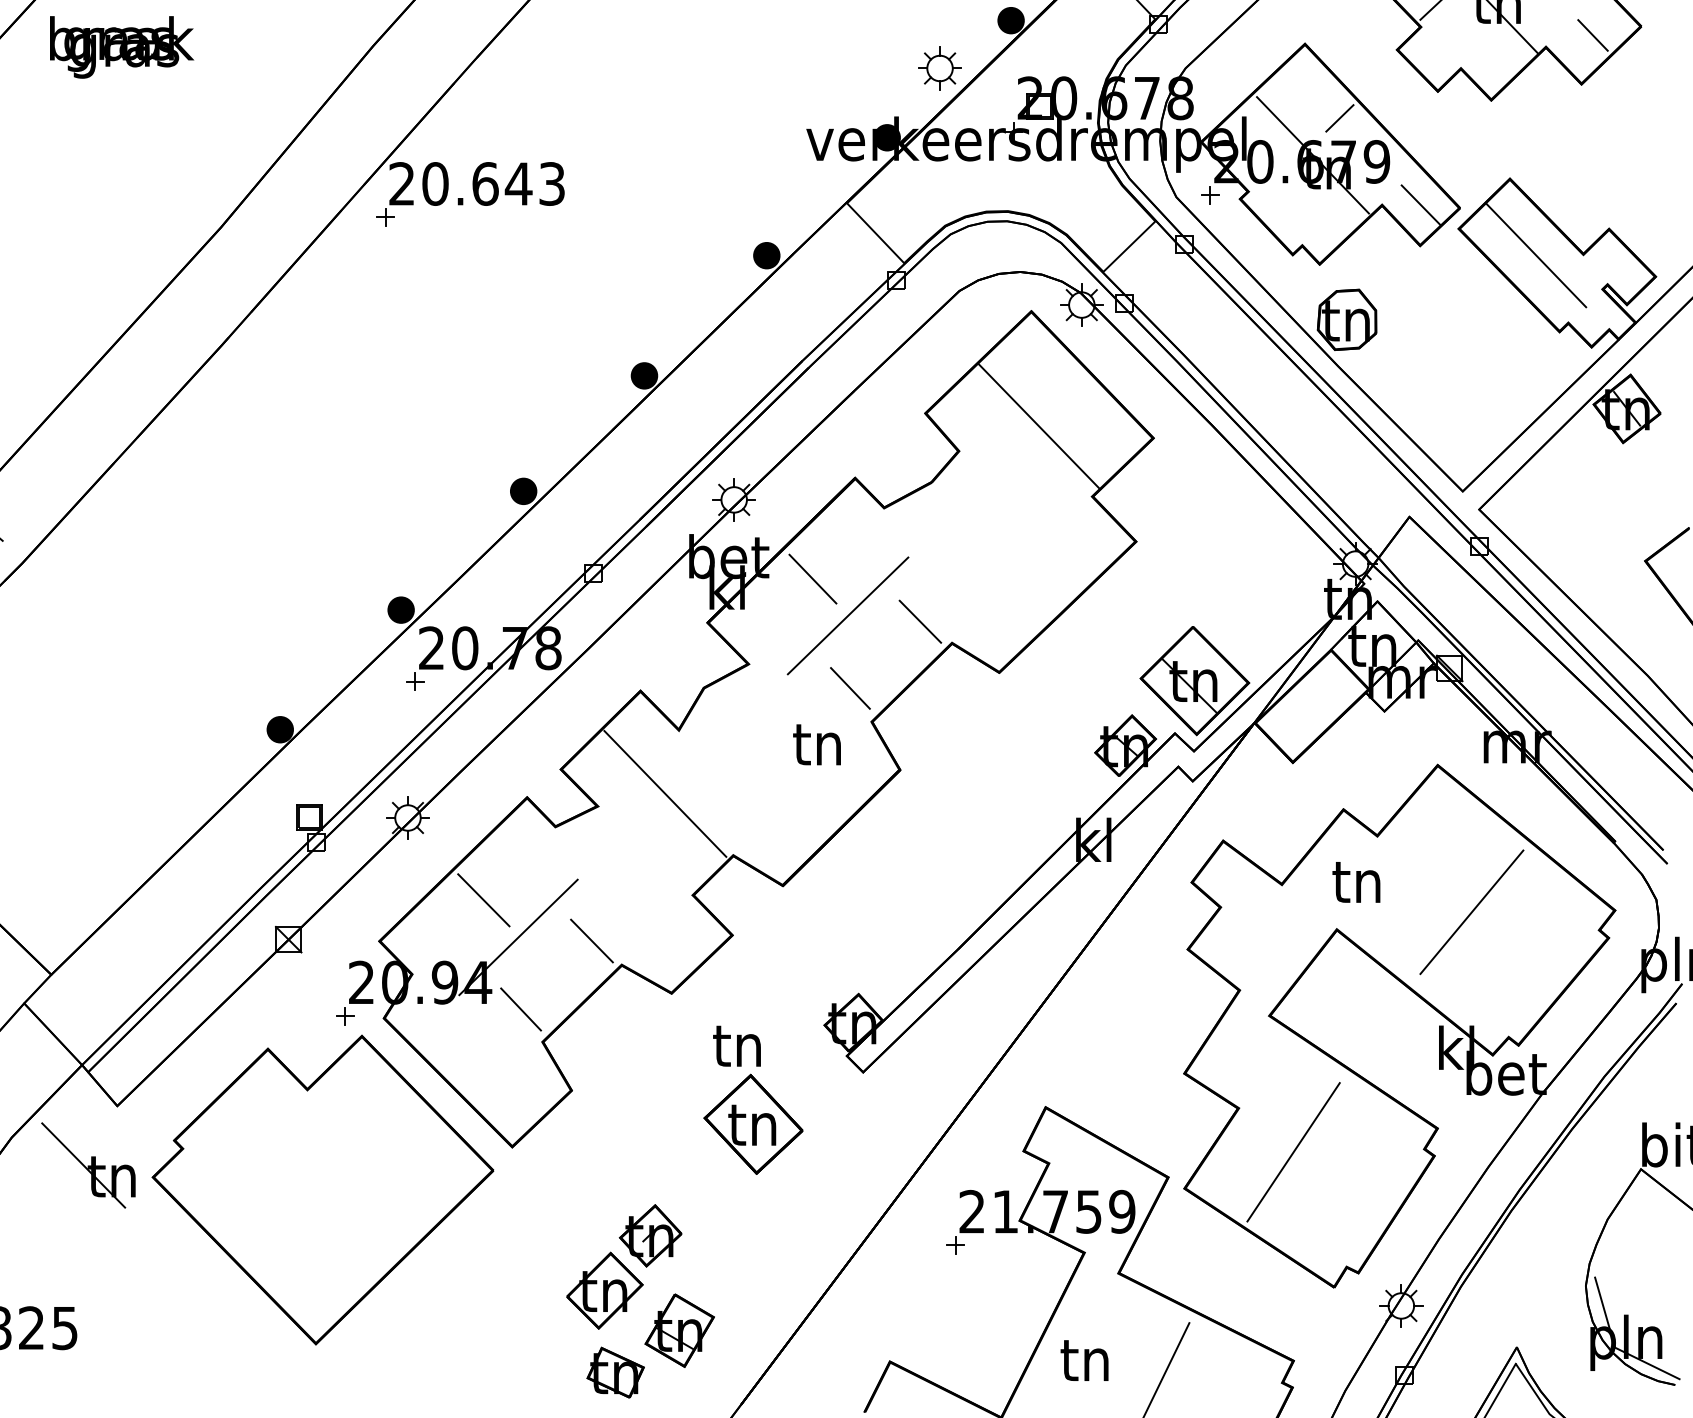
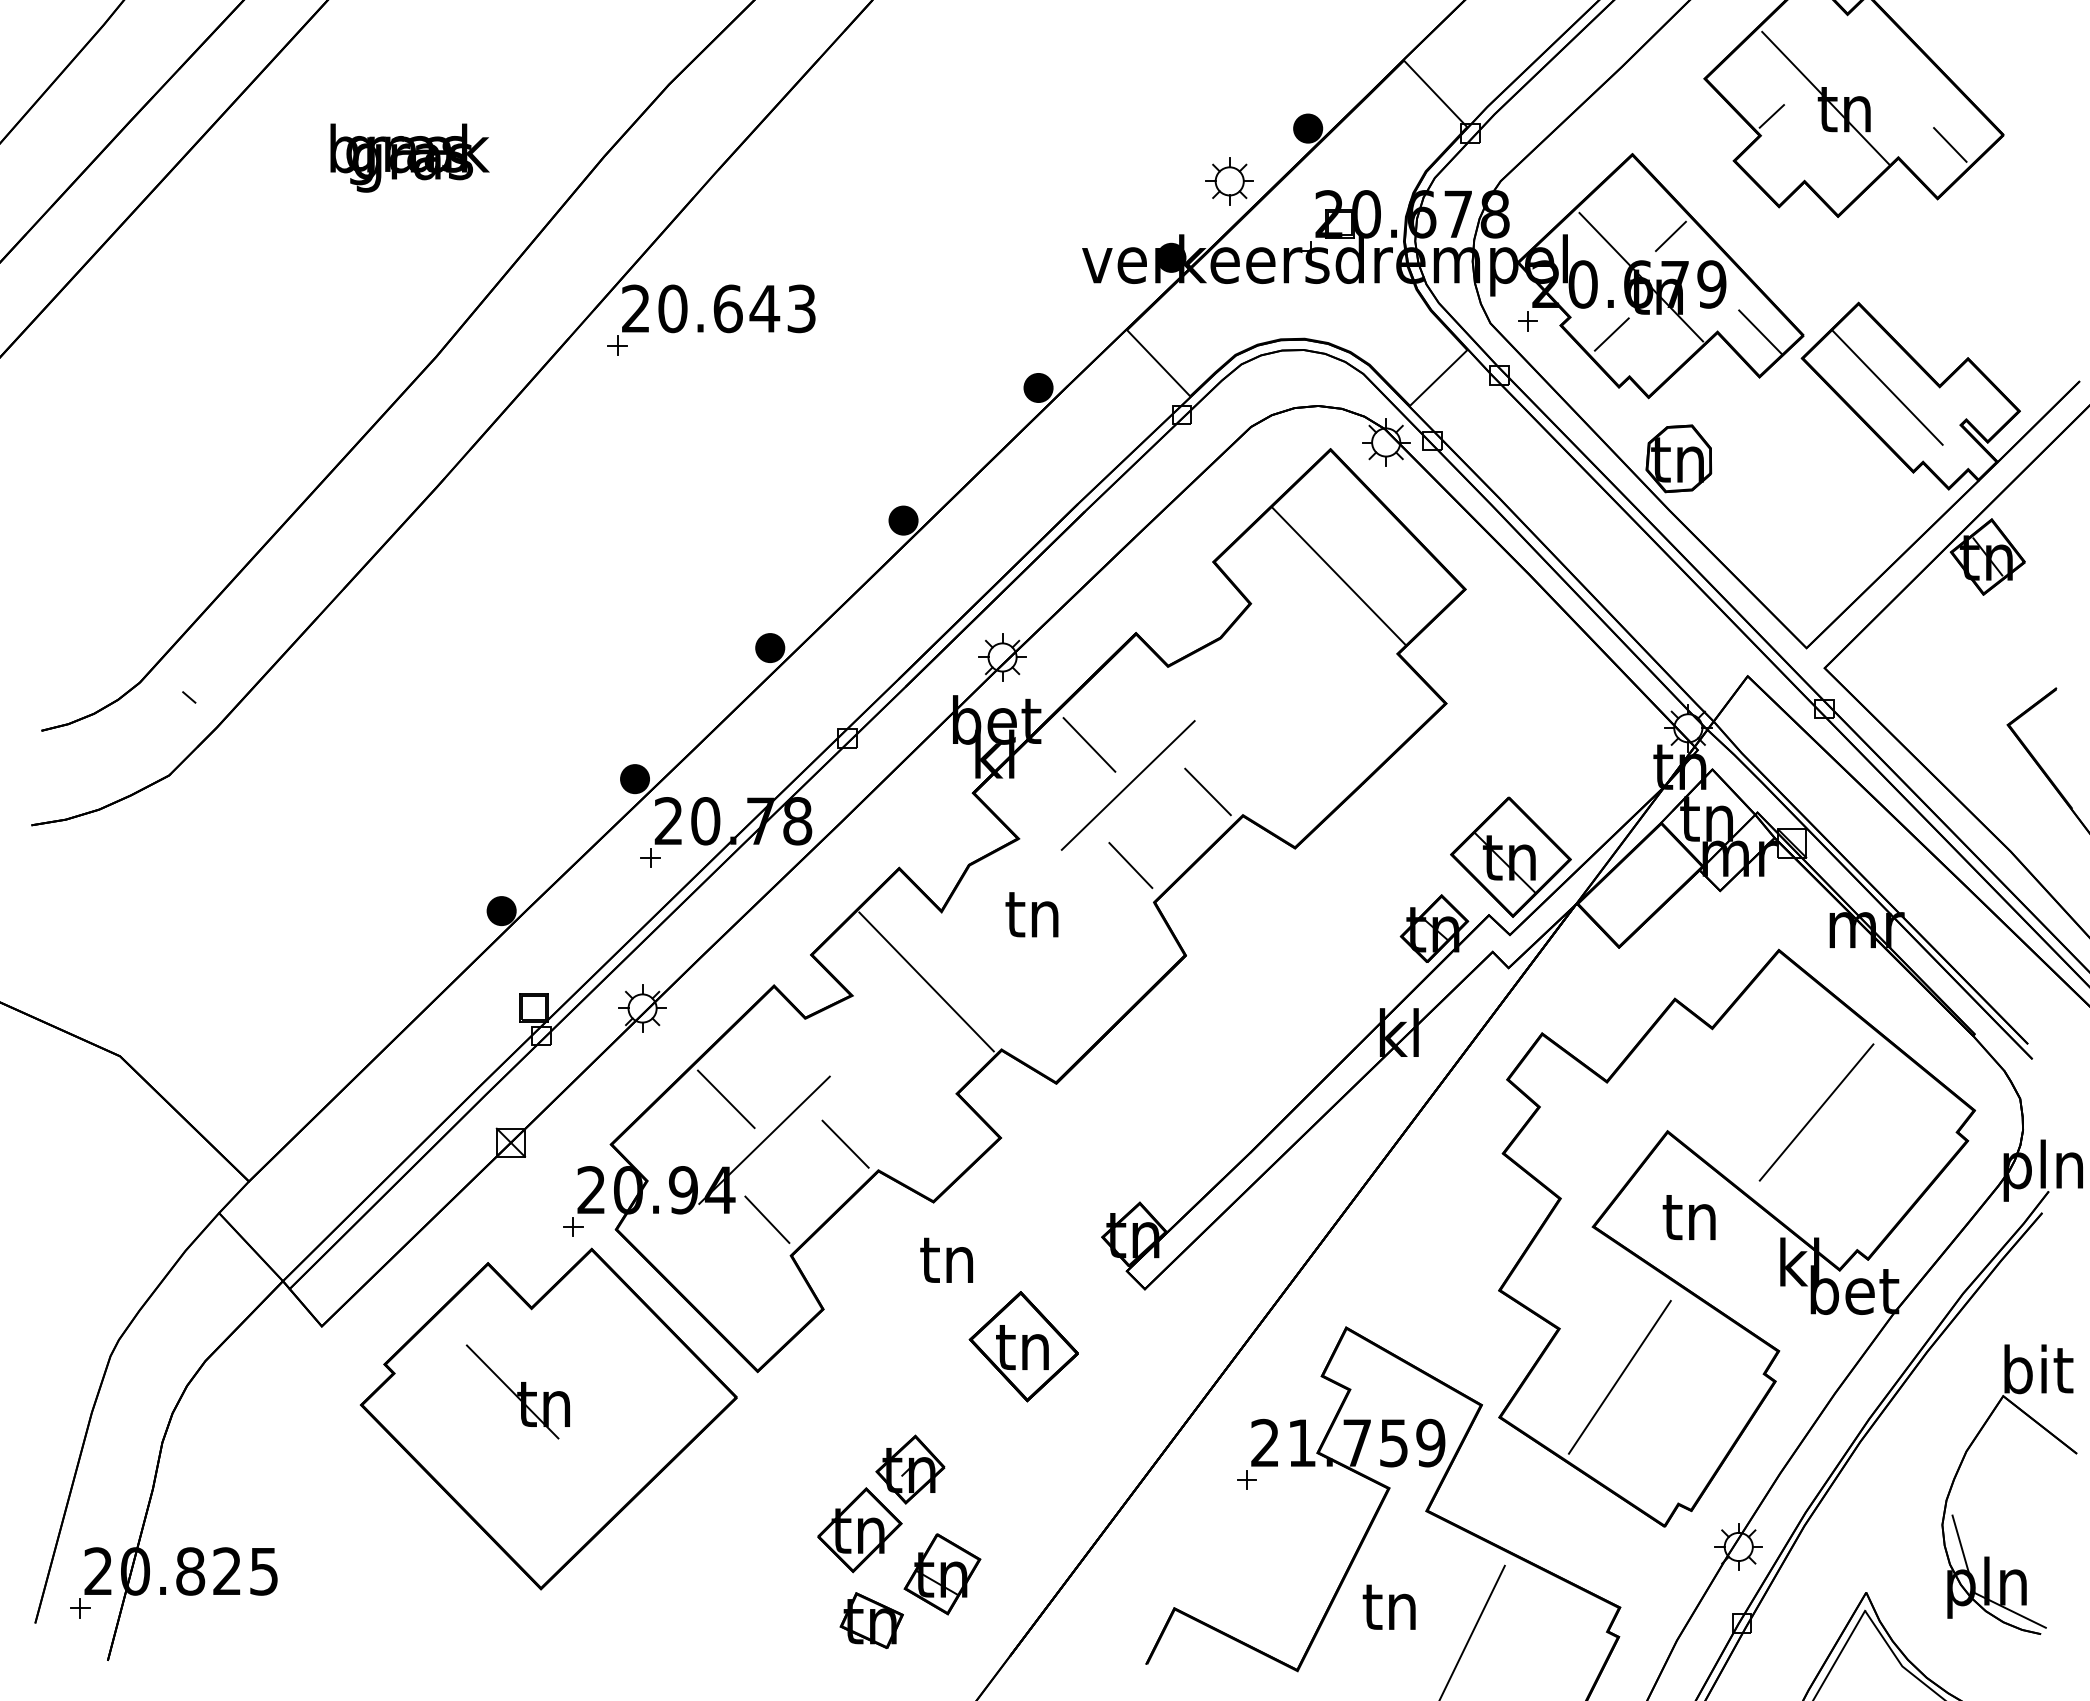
text: (121, 46) -> (409, 157), moved
line: (1286, 207) -> (1611, 334), added
text: (816, 744) -> (1031, 914), moved
text: (1355, 882) -> (1688, 1217), moved
text: (736, 1045) -> (946, 1259), moved
part: (88, 1165) -> (517, 1391), moved

